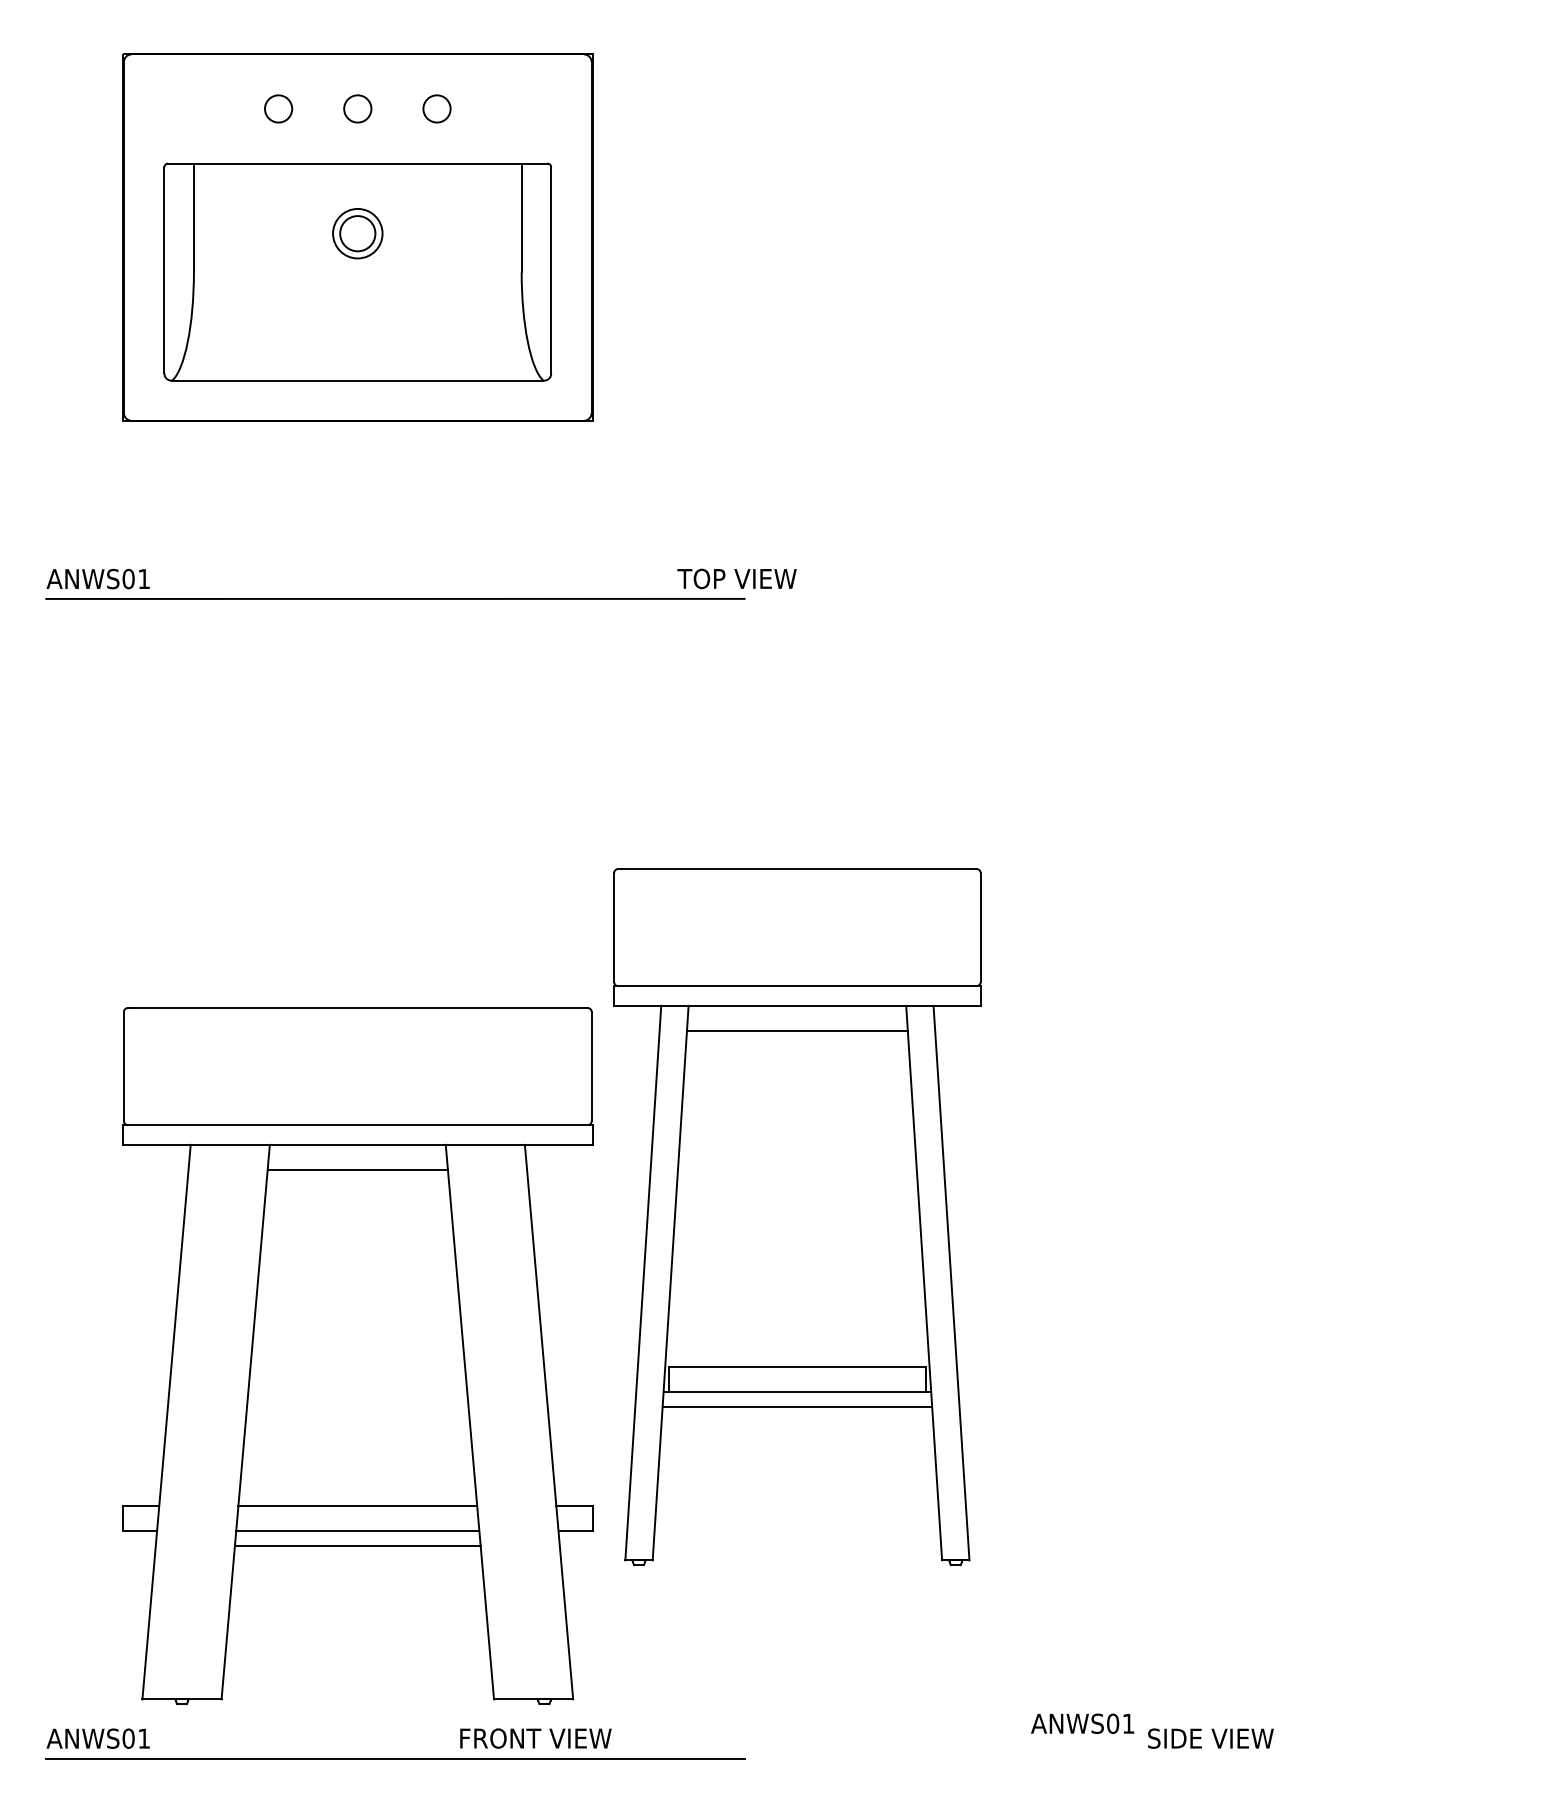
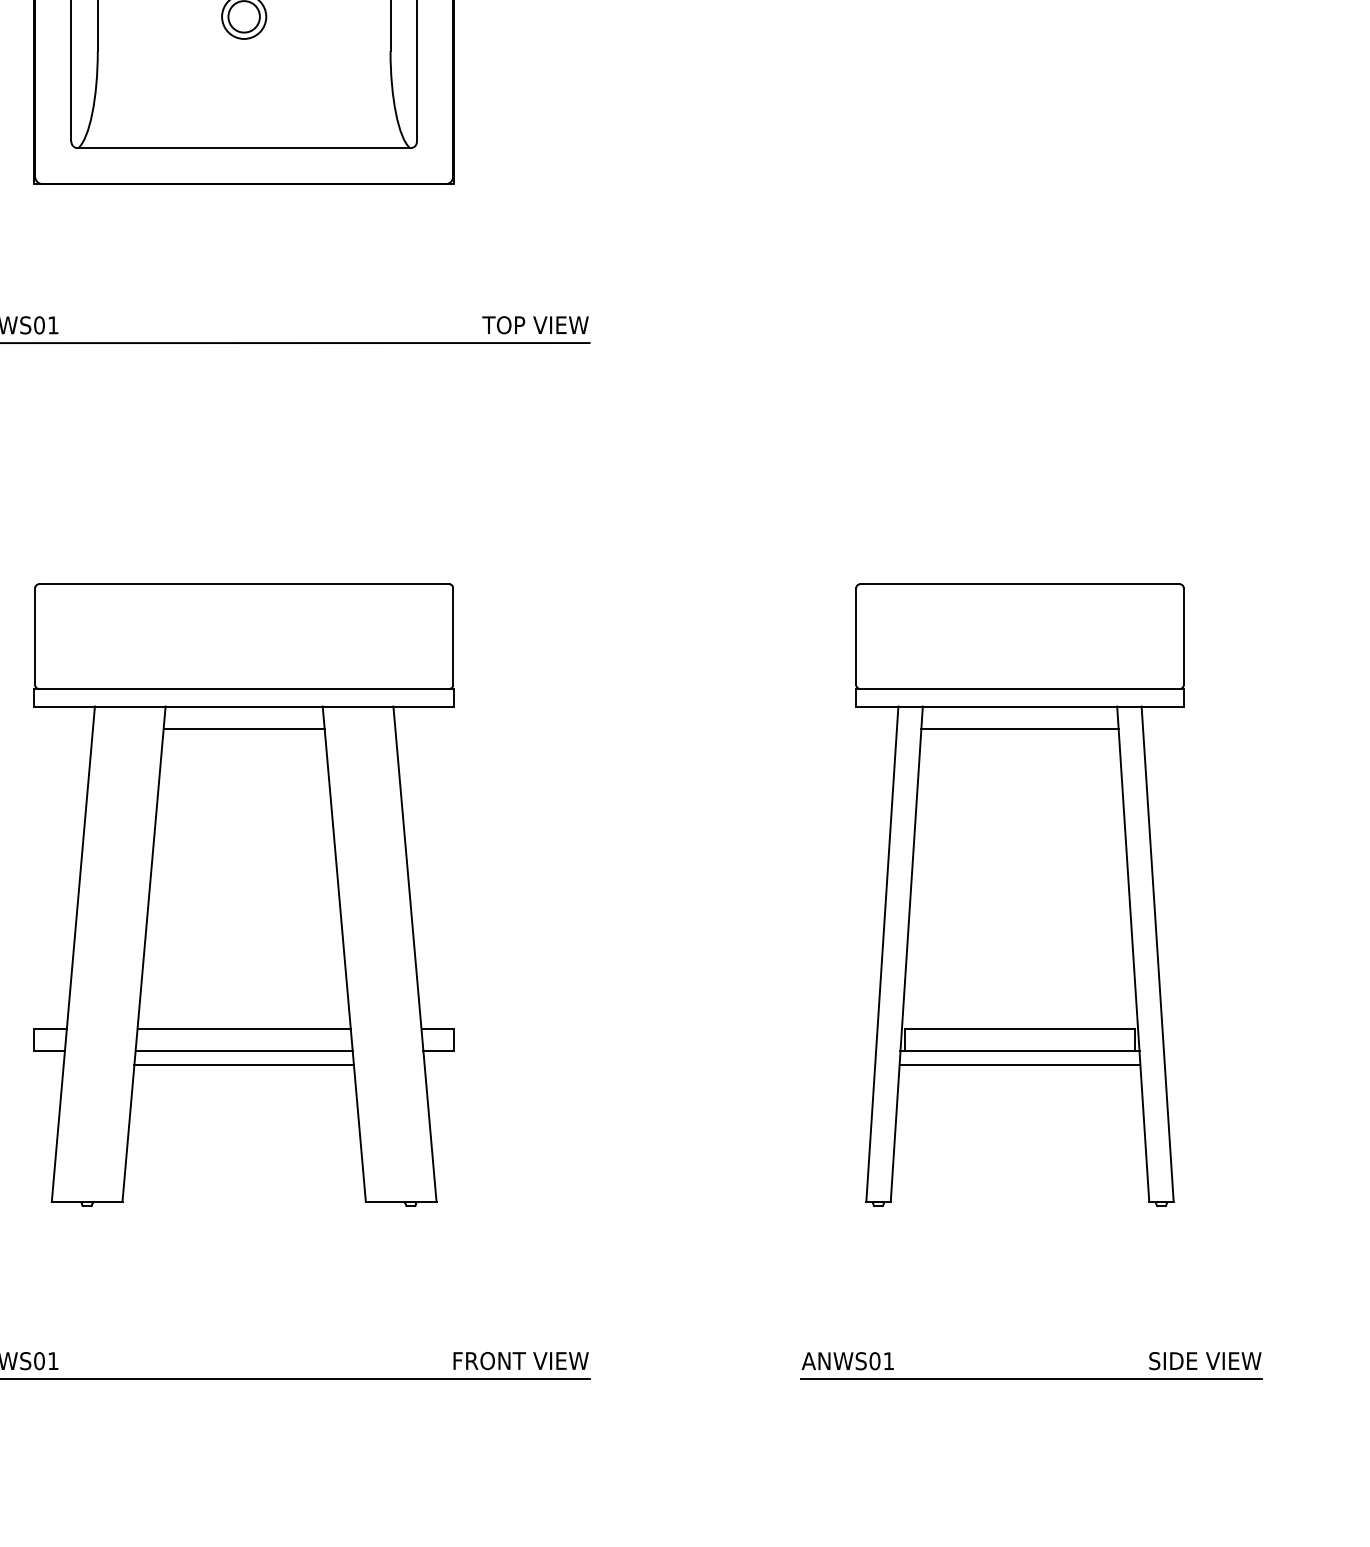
text: (736, 578) -> (535, 324), moved
part: (797, 1217) -> (1020, 895), moved
part: (357, 1356) -> (243, 895), moved
text: (1082, 1723) -> (847, 1360), moved
text: (535, 1738) -> (520, 1360), moved
text: (1210, 1738) -> (1204, 1360), moved
line: (1239, 1758) -> (1031, 1378), added

